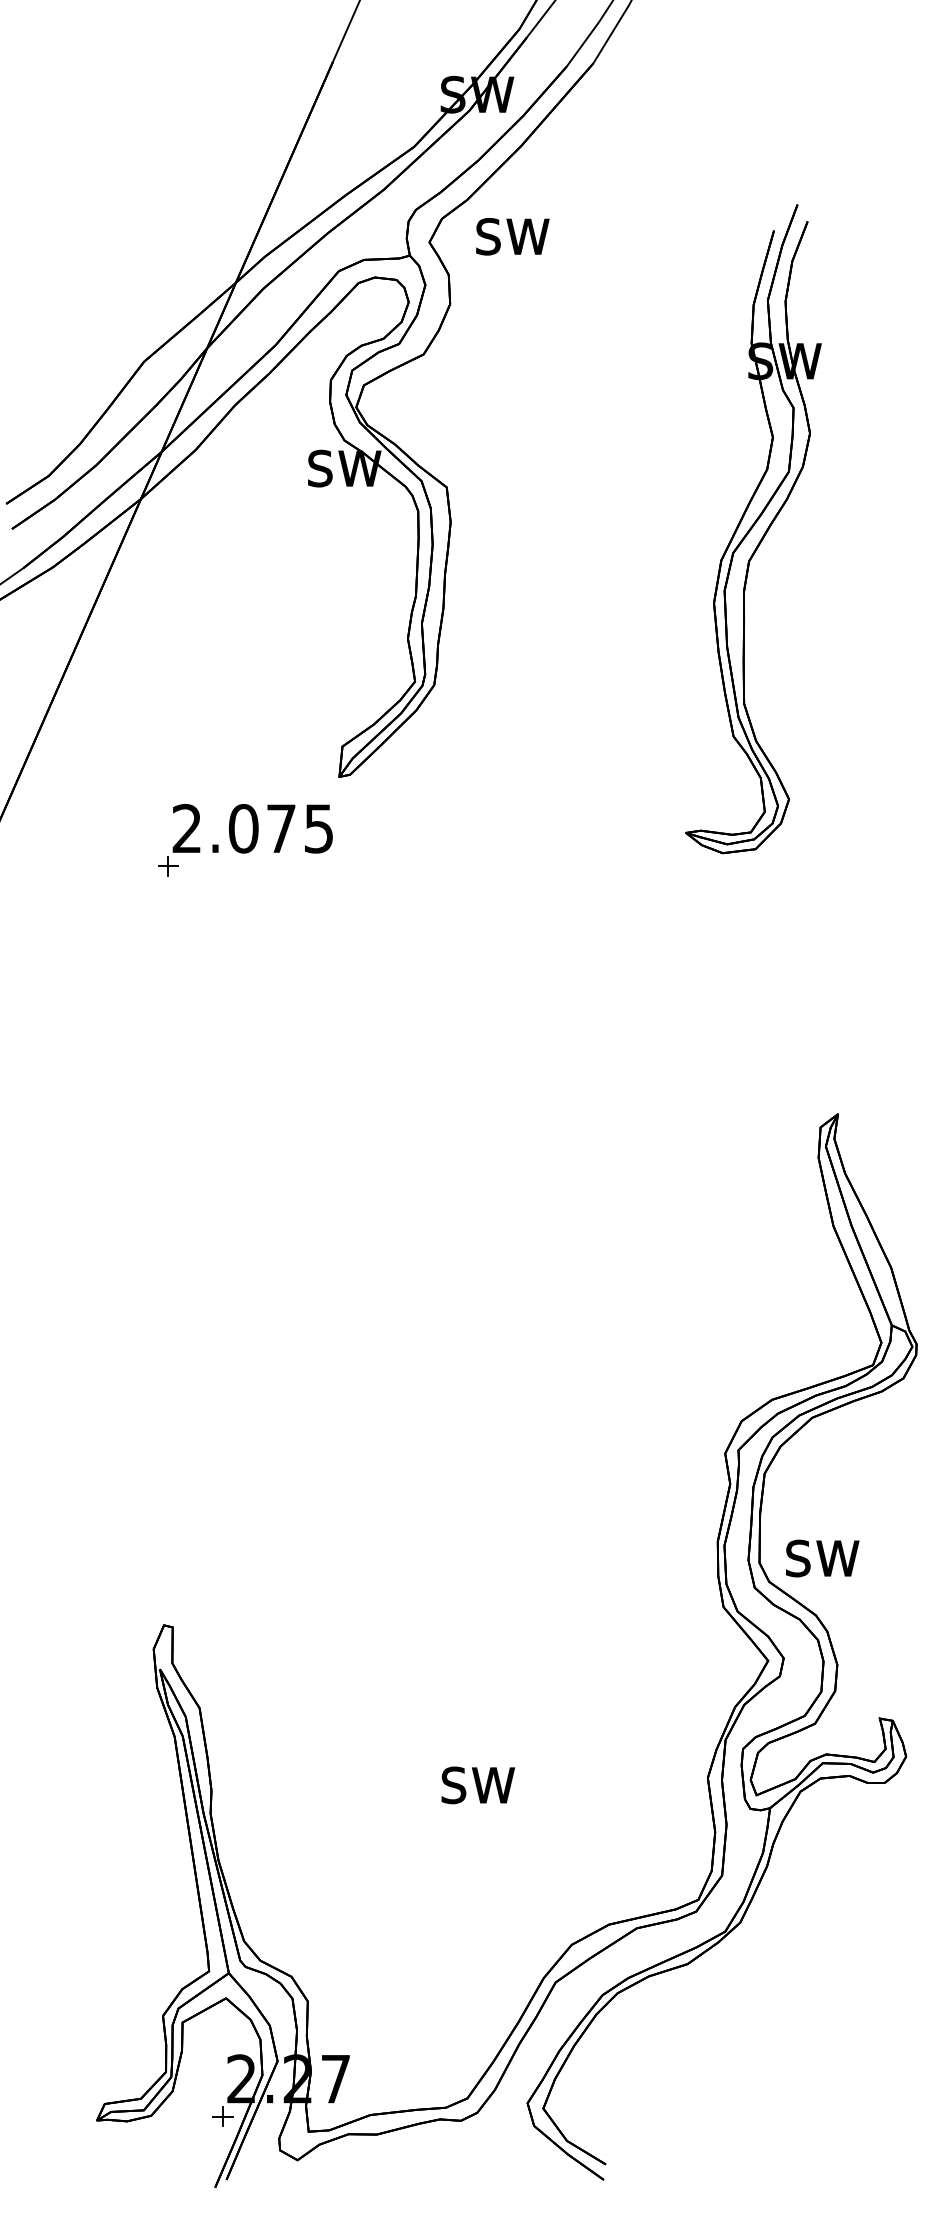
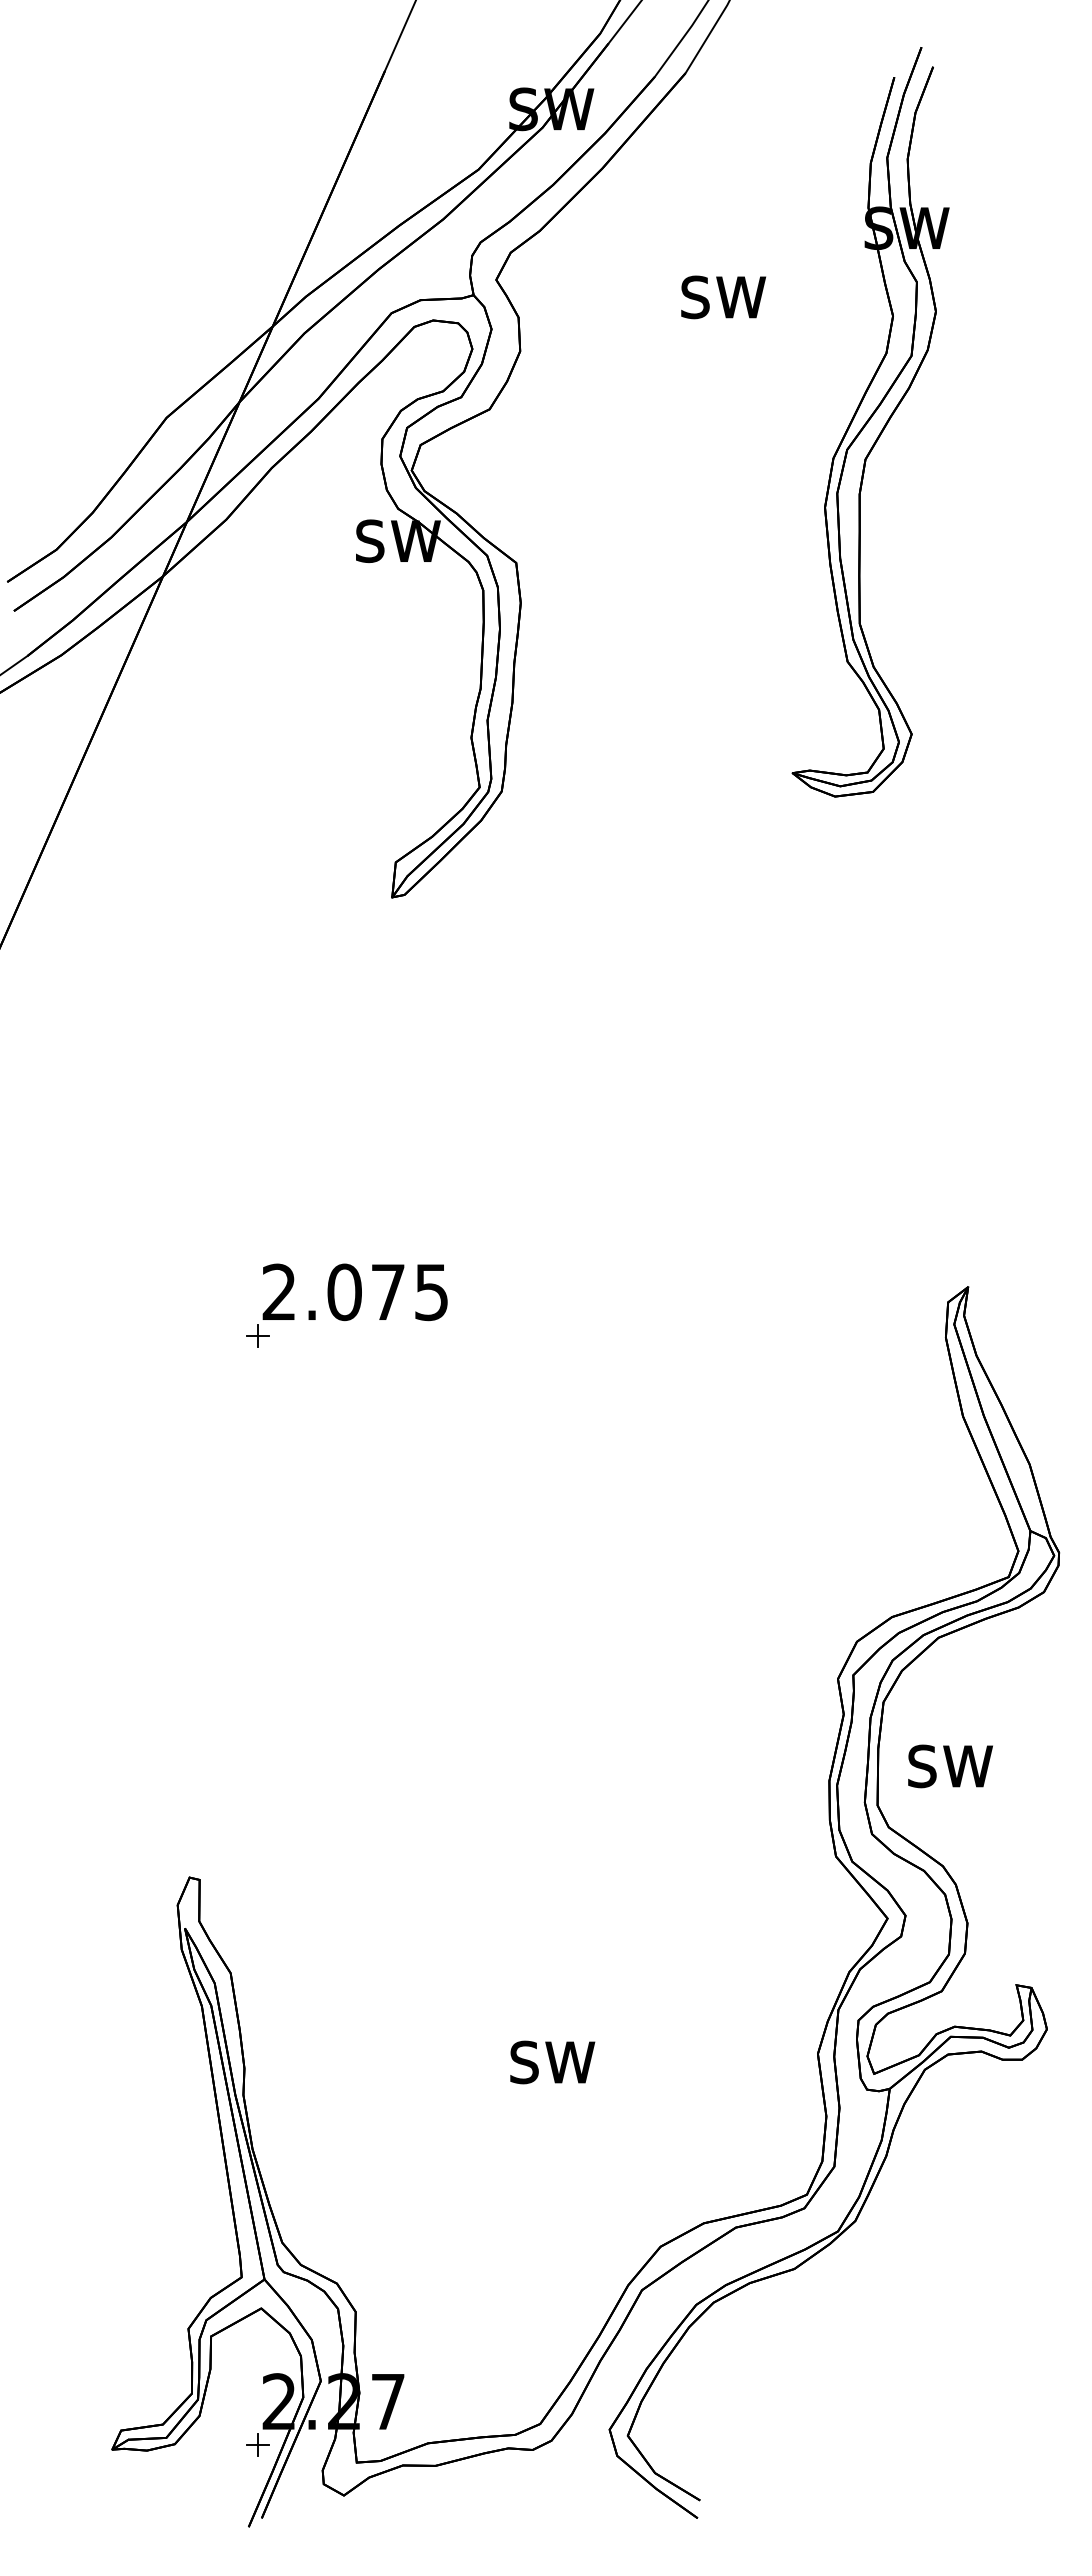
text: (512, 236) -> (723, 297), moved
part: (753, 529) -> (870, 422), moved
part: (245, 840) -> (346, 1305), moved
text: (822, 1558) -> (950, 1766), moved

